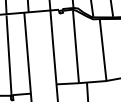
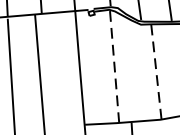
line: (76, 47) -> (115, 68), solid -> dashed
line: (103, 50) -> (156, 72), solid -> dashed

